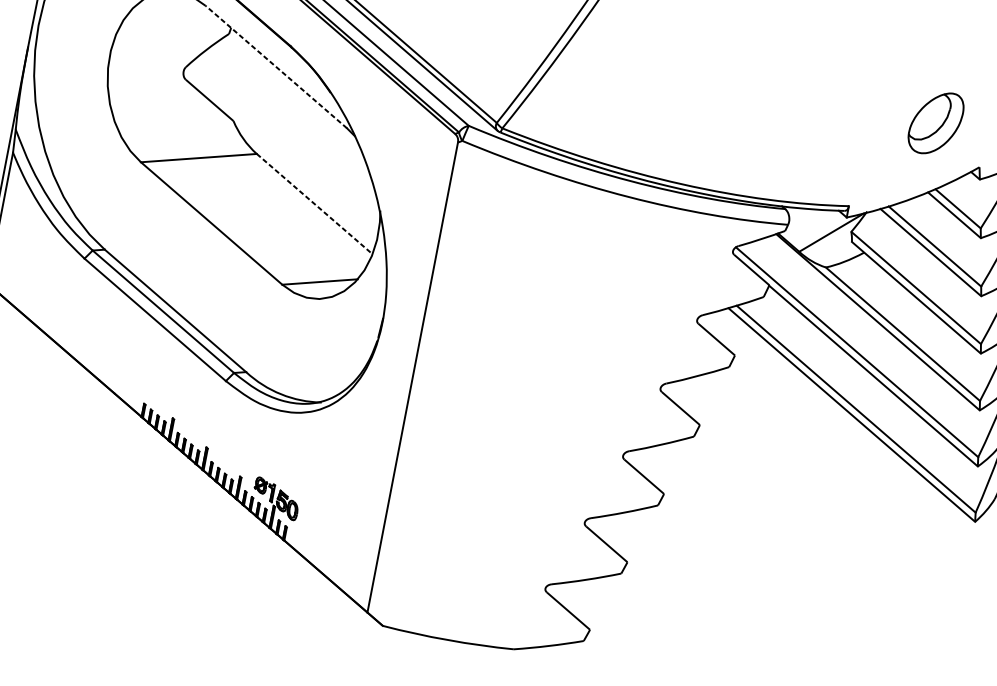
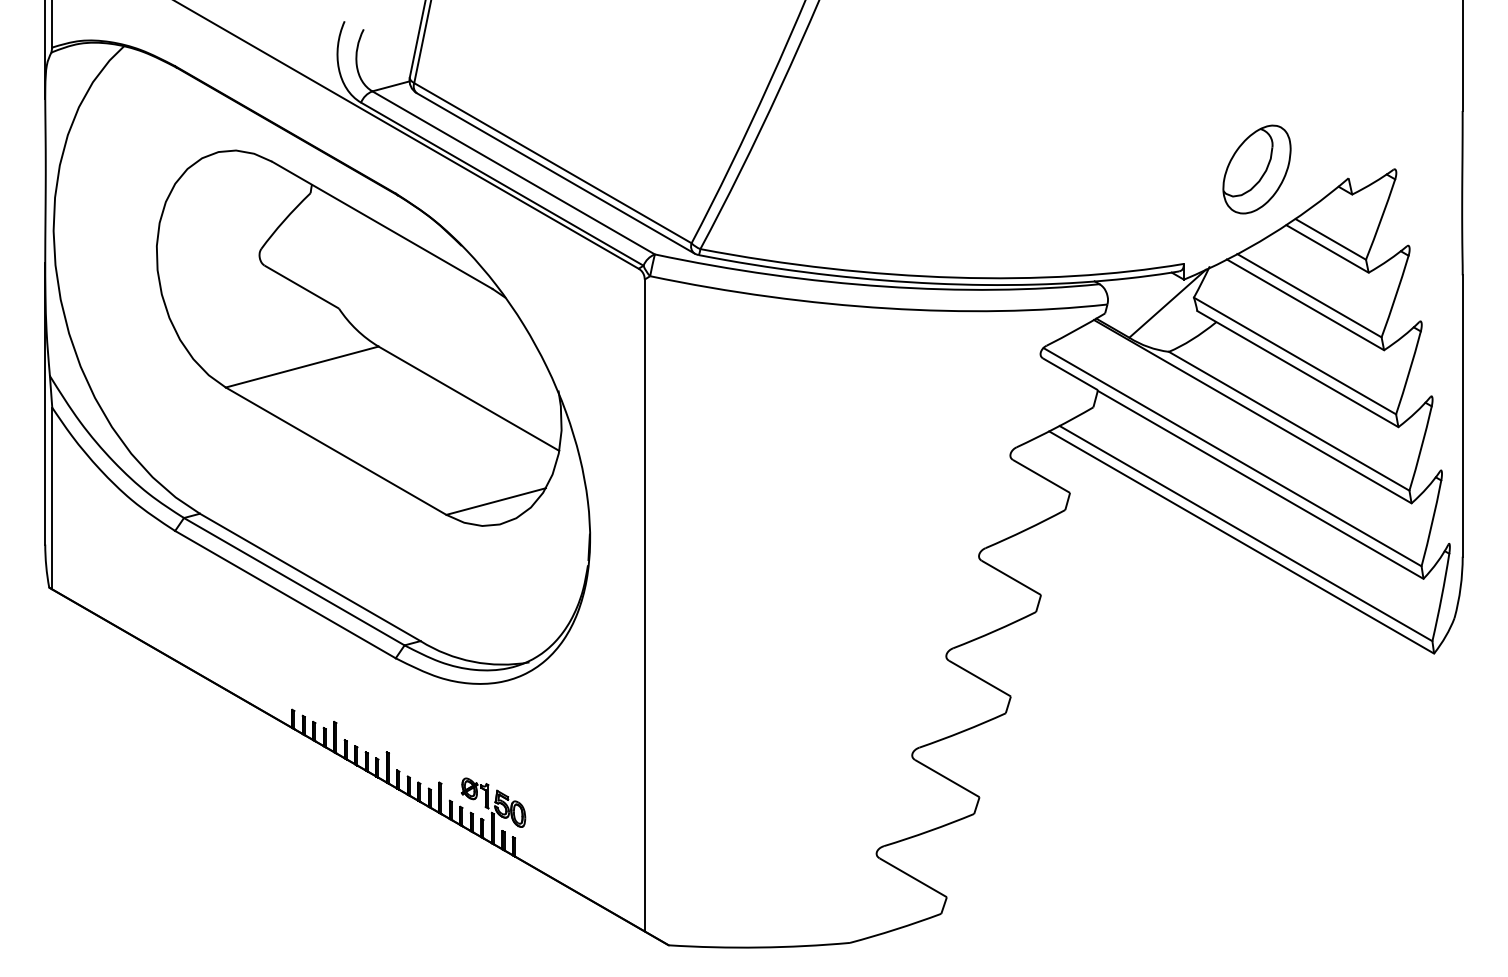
line: (275, 67) -> (381, 225), dashed -> solid
part: (935, 123) -> (1256, 169), moved
line: (314, 204) -> (469, 399), dashed -> solid

